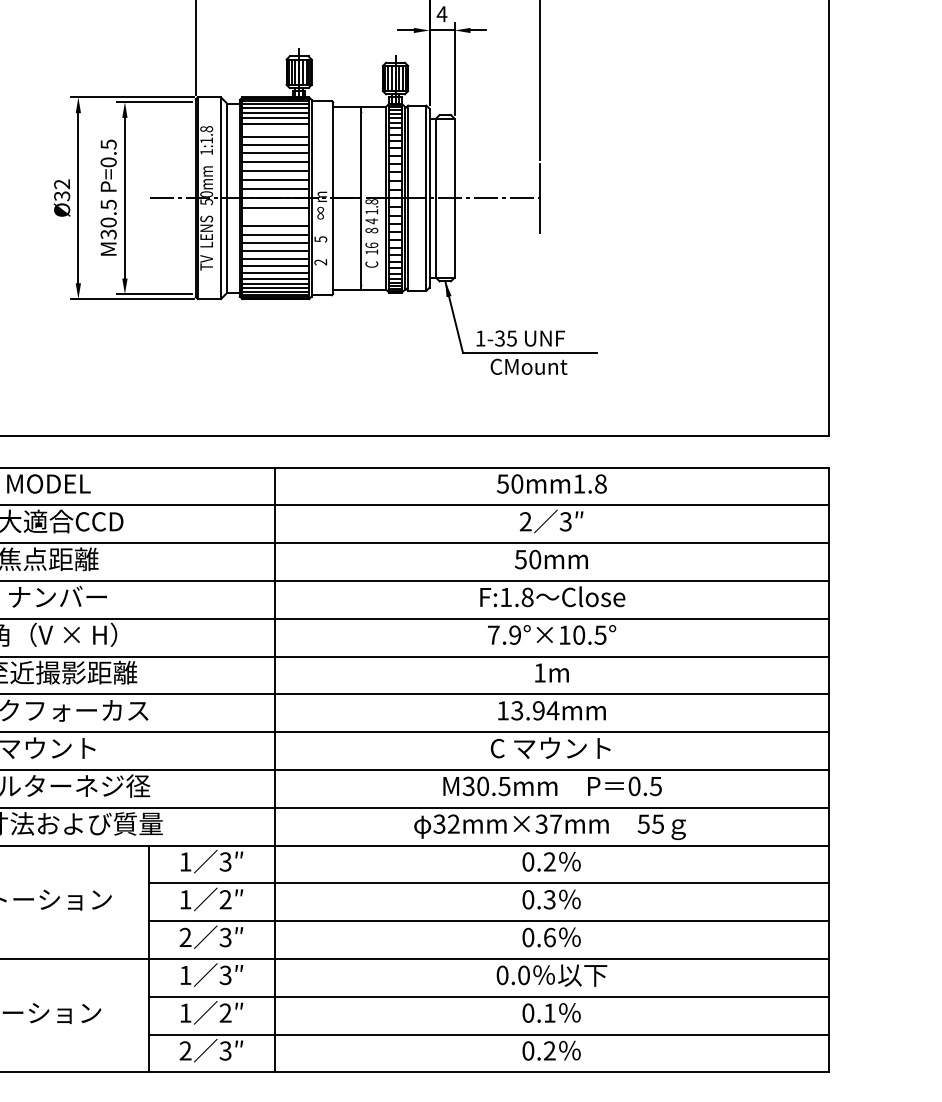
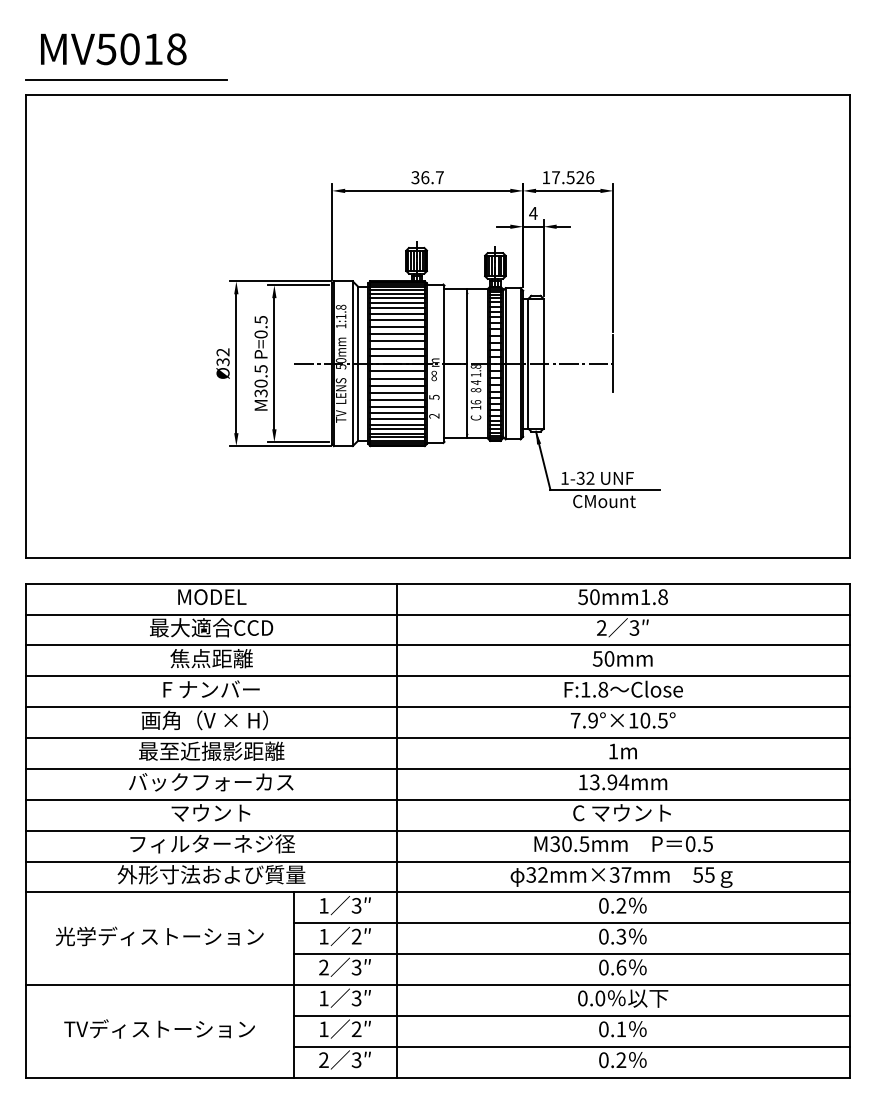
line: (275, 130) -> (397, 308), added
line: (275, 216) -> (397, 378), added
text: (511, 337) -> (590, 477), 1-35 -> 1-32

